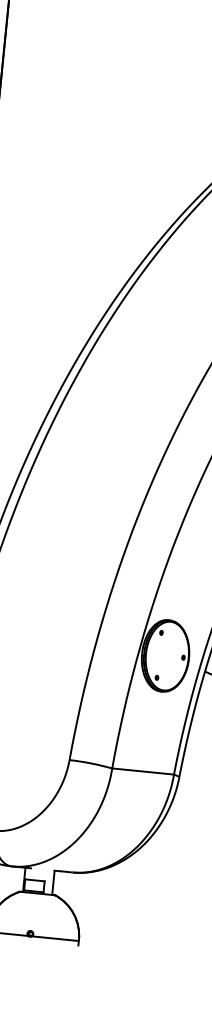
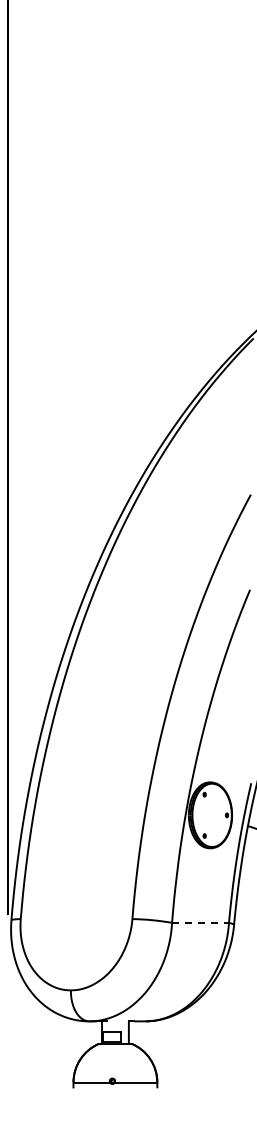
line: (144, 771) -> (201, 922), solid -> dashed

